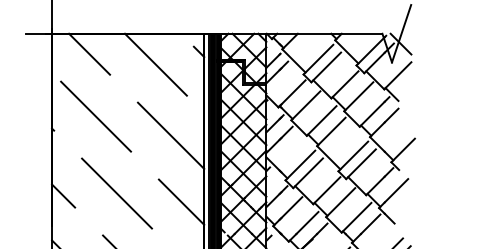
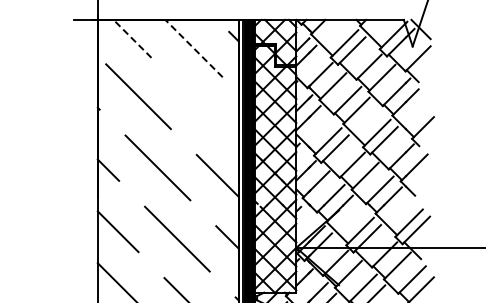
line: (89, 53) -> (132, 38), solid -> dashed
line: (156, 64) -> (194, 48), solid -> dashed
line: (170, 135) -> (207, 114), removed

